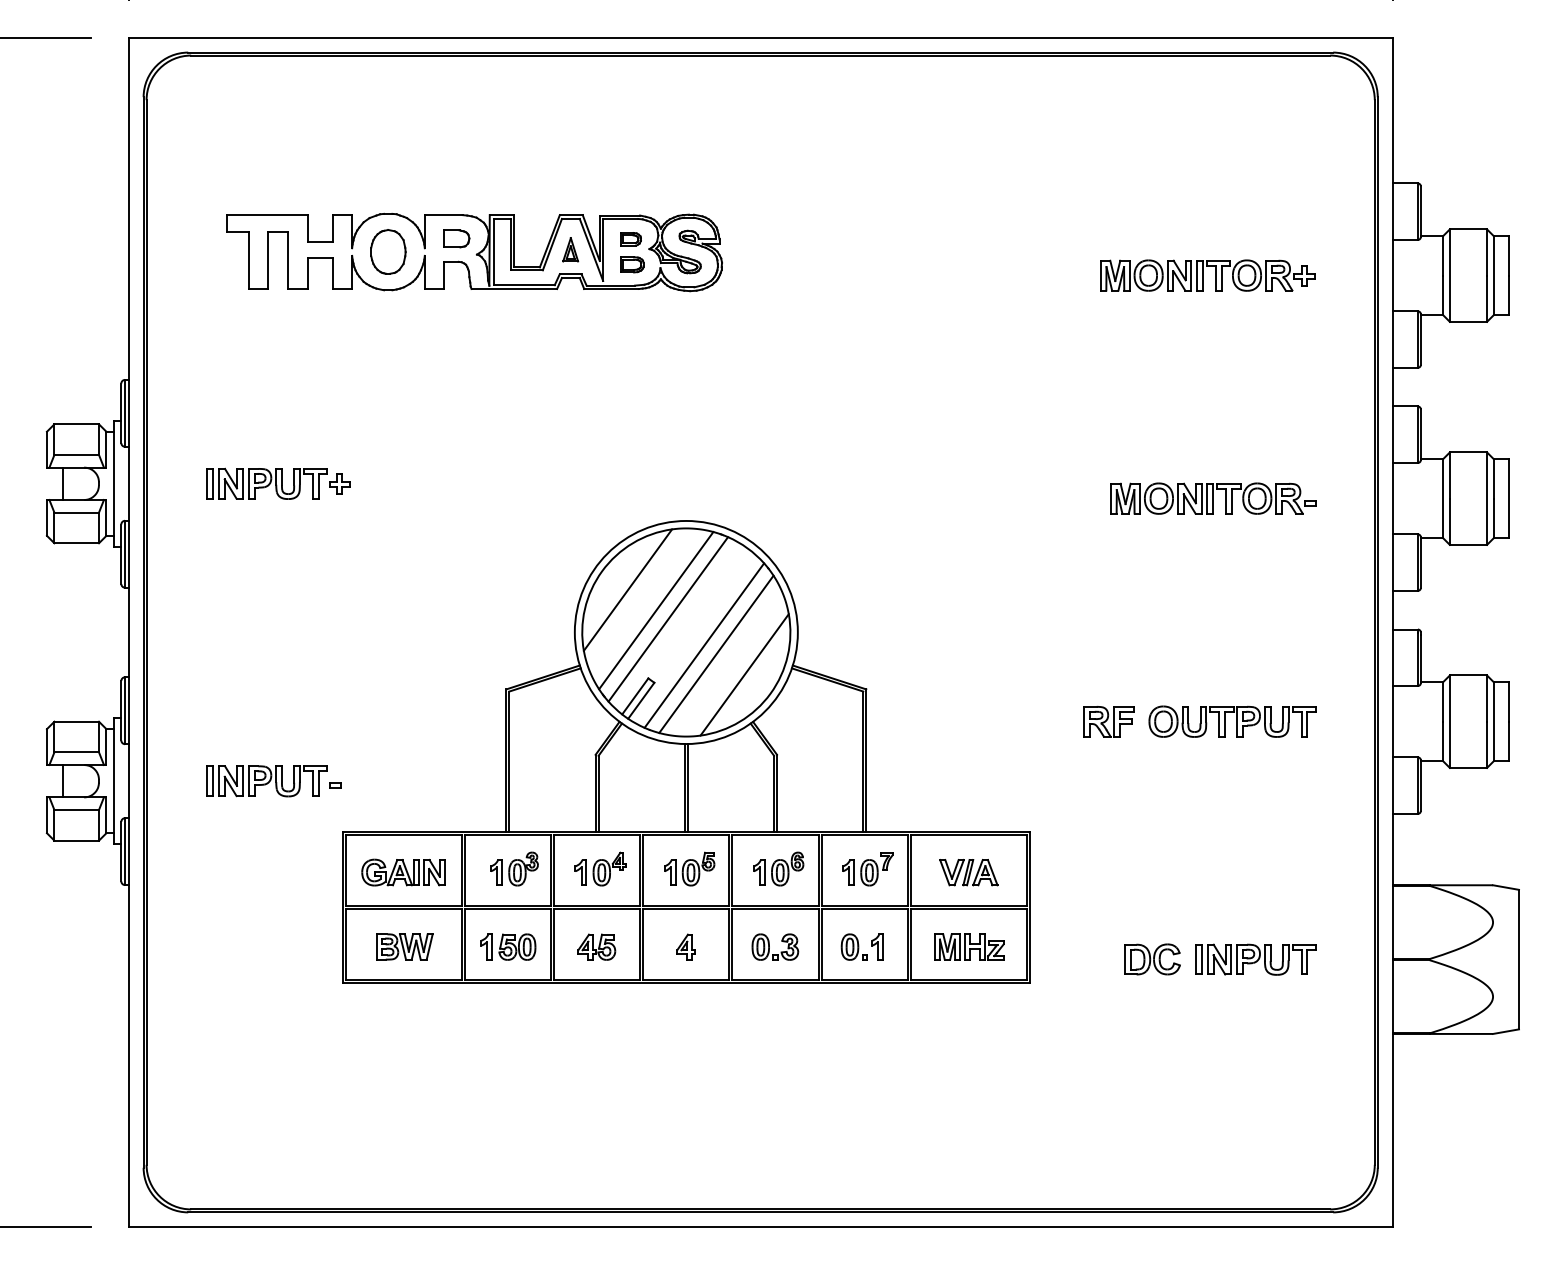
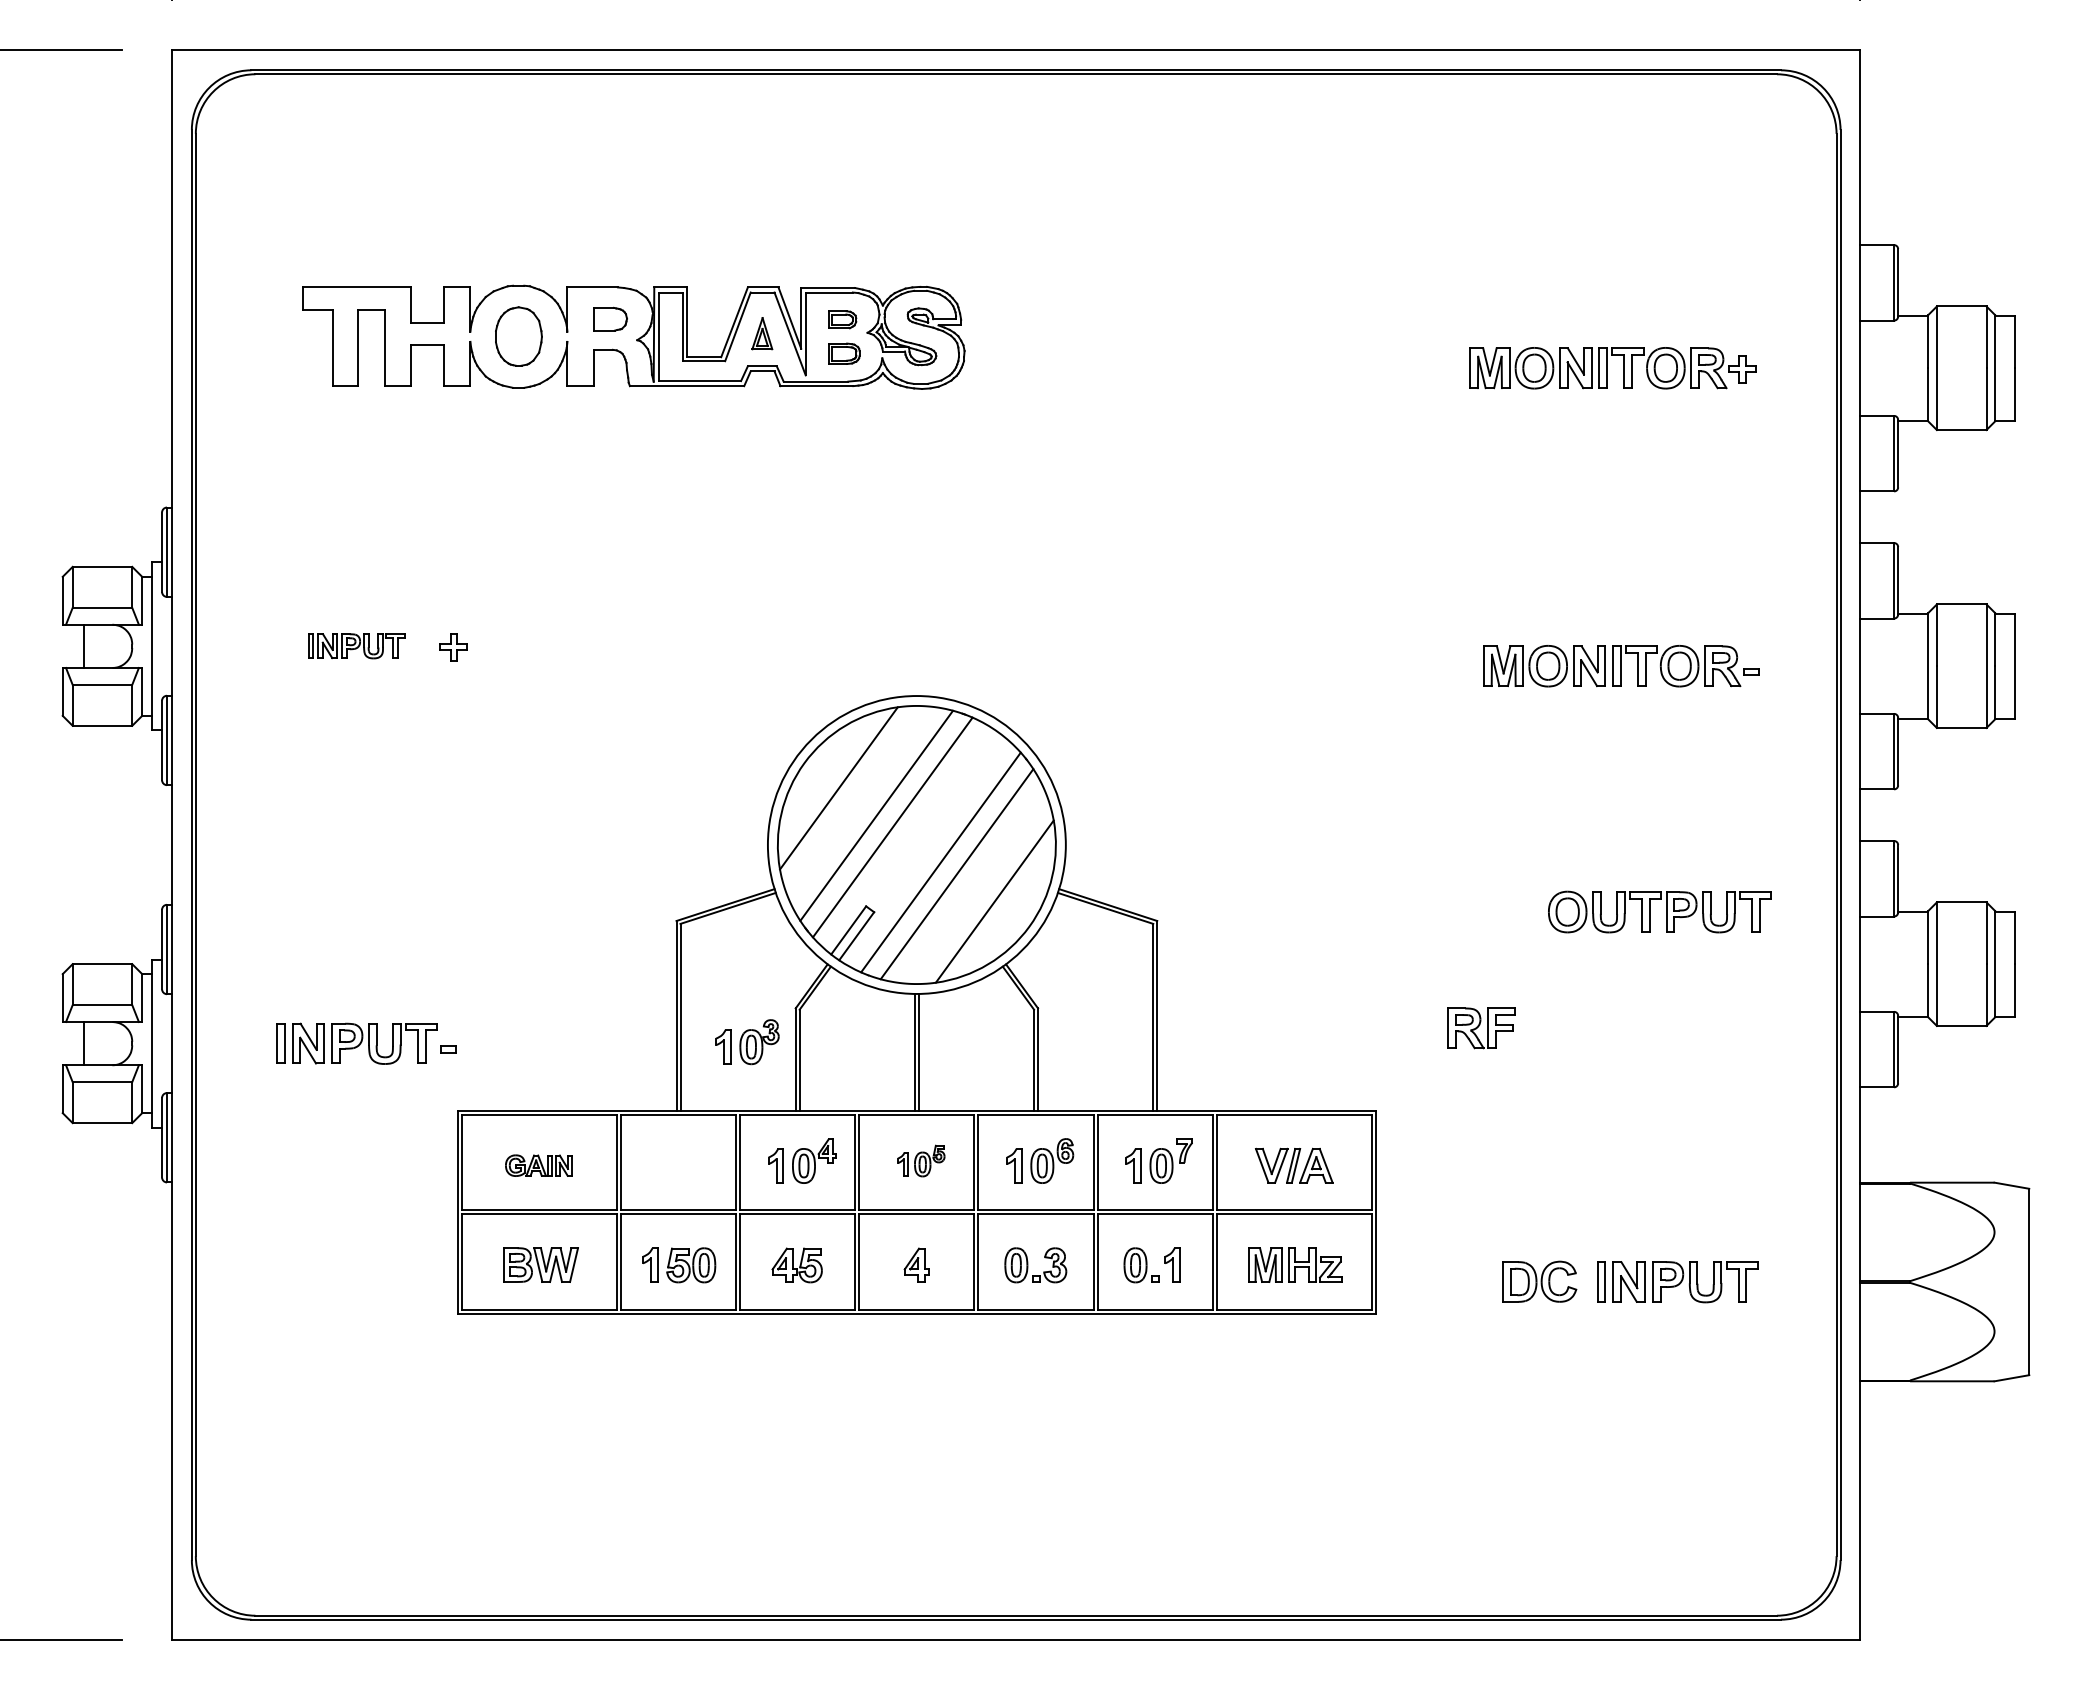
part: (266, 483) -> (356, 645), size x0.6
part: (1108, 721) -> (1480, 1028), moved
part: (1232, 721) -> (1659, 911), moved
part: (514, 868) -> (747, 1041), moved
part: (689, 868) -> (921, 1160), size x0.7
part: (403, 872) -> (539, 1165), size x0.6

